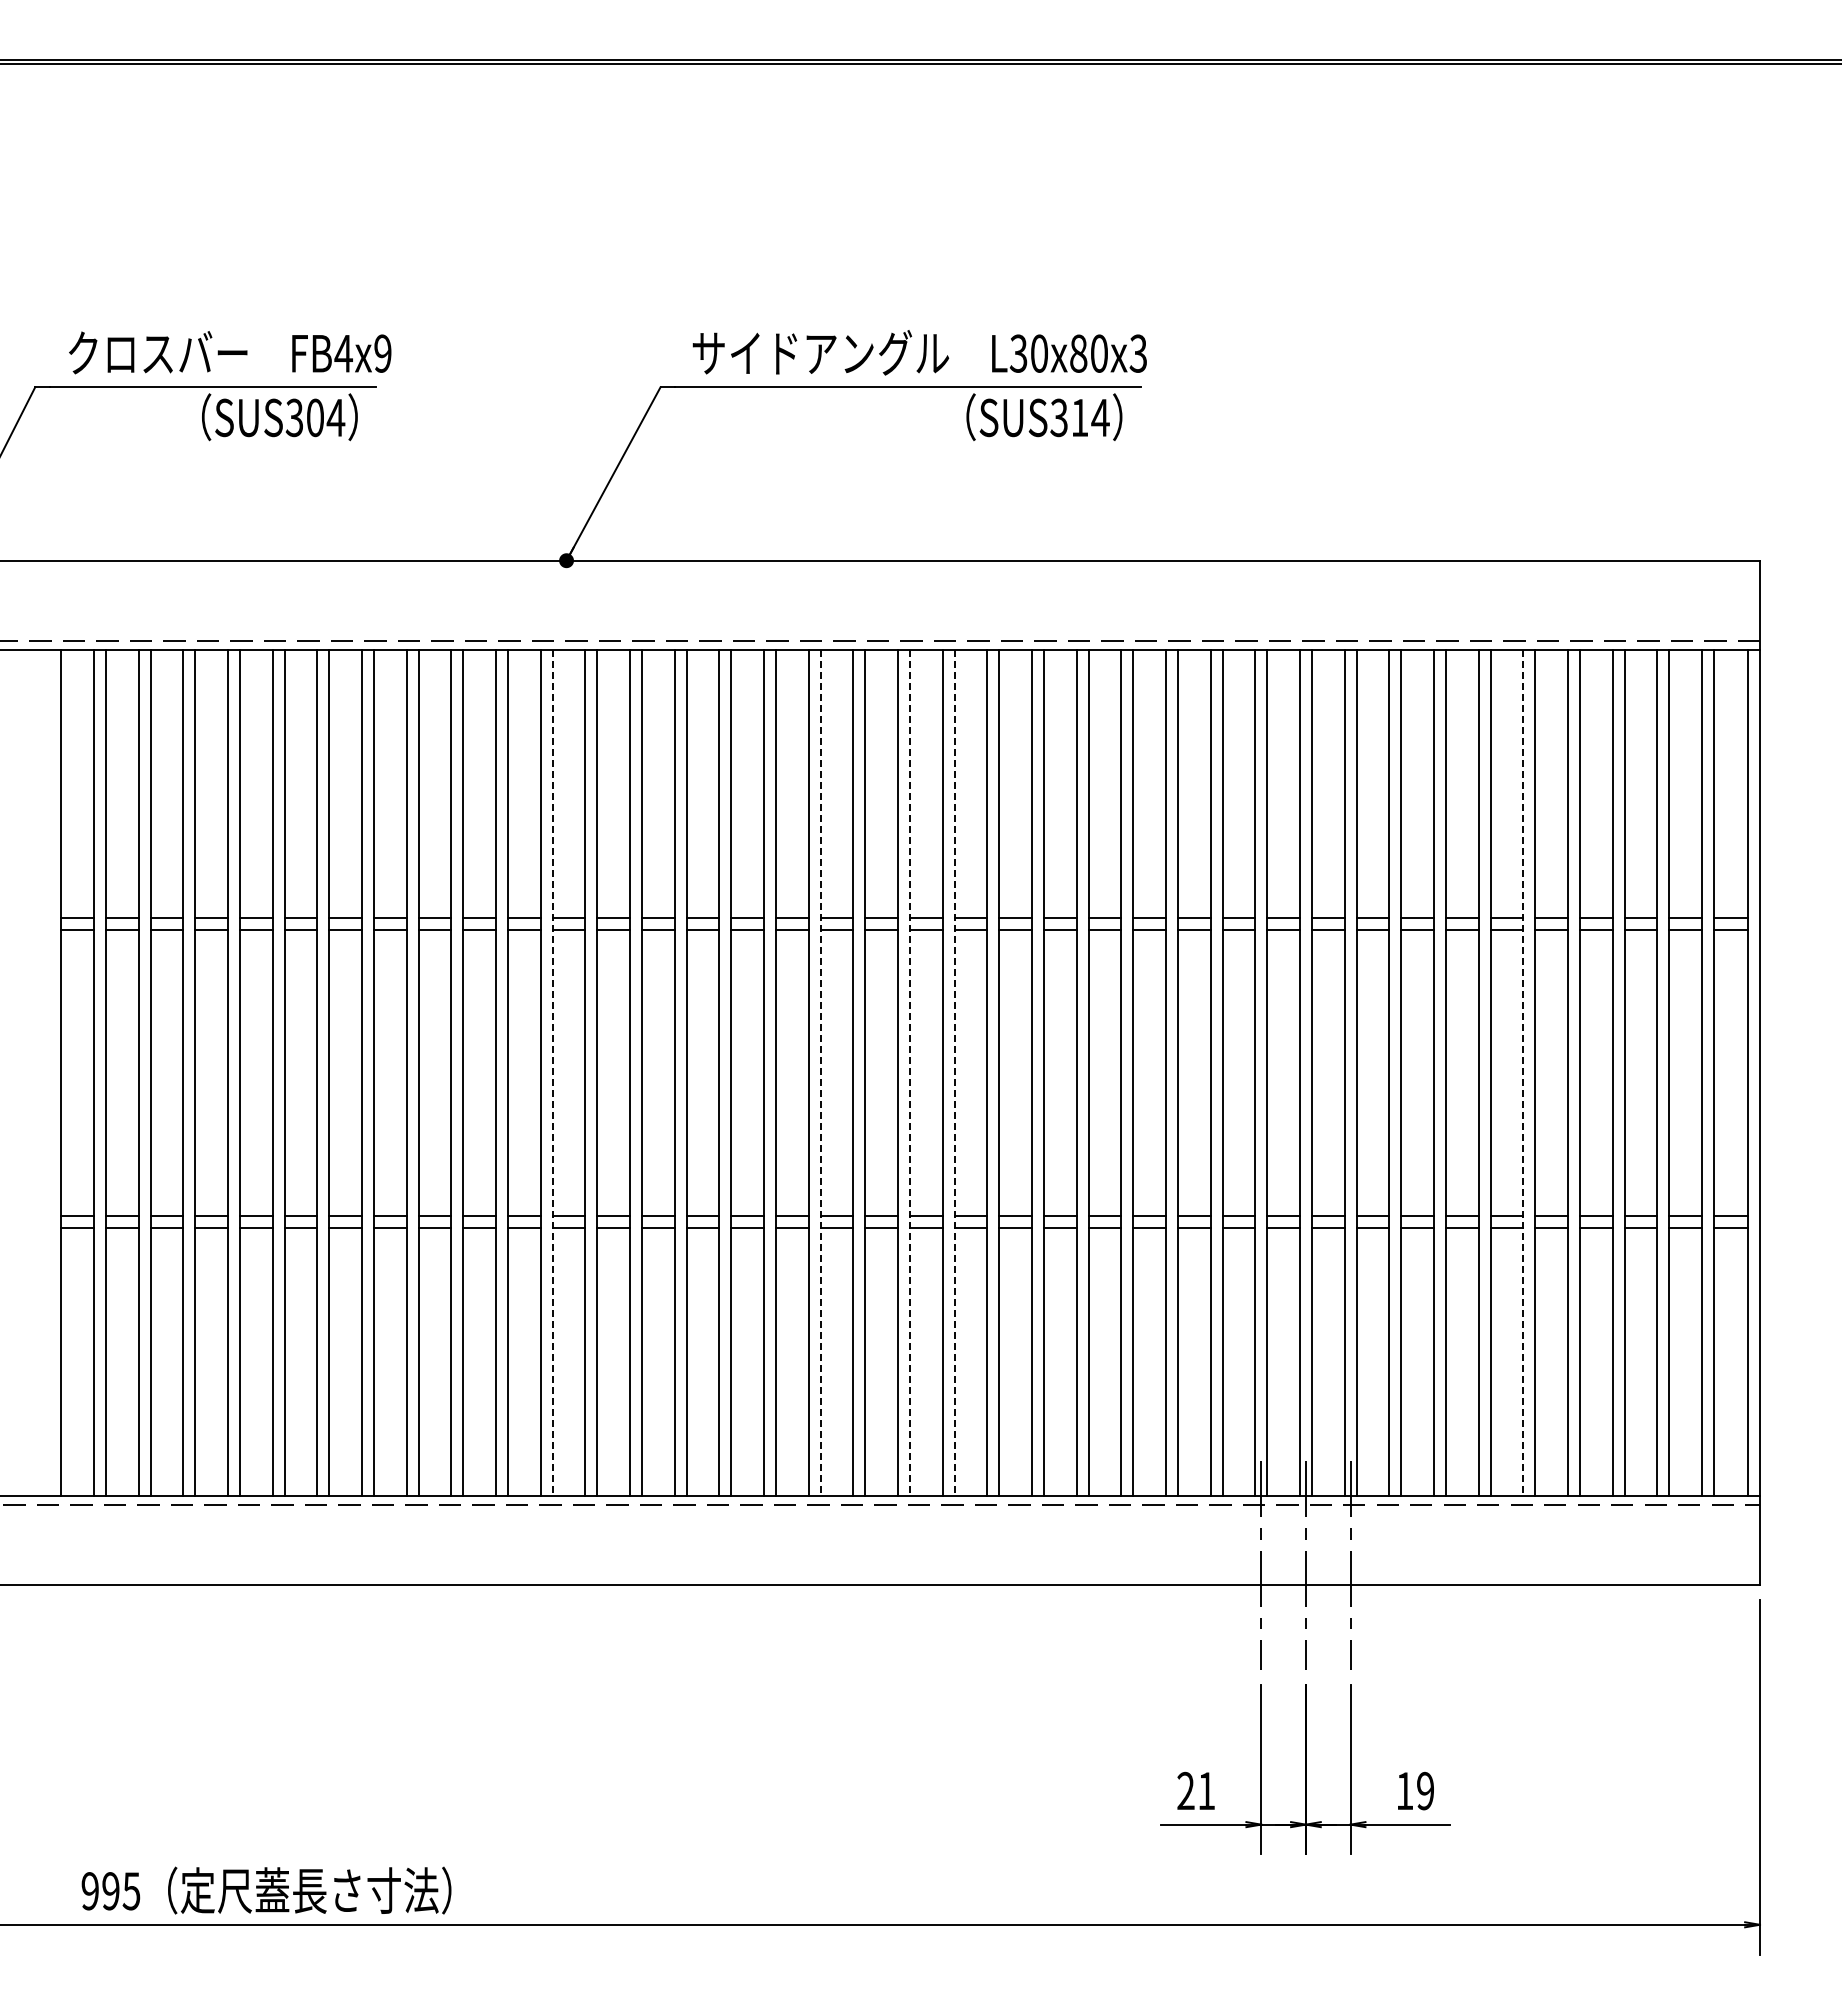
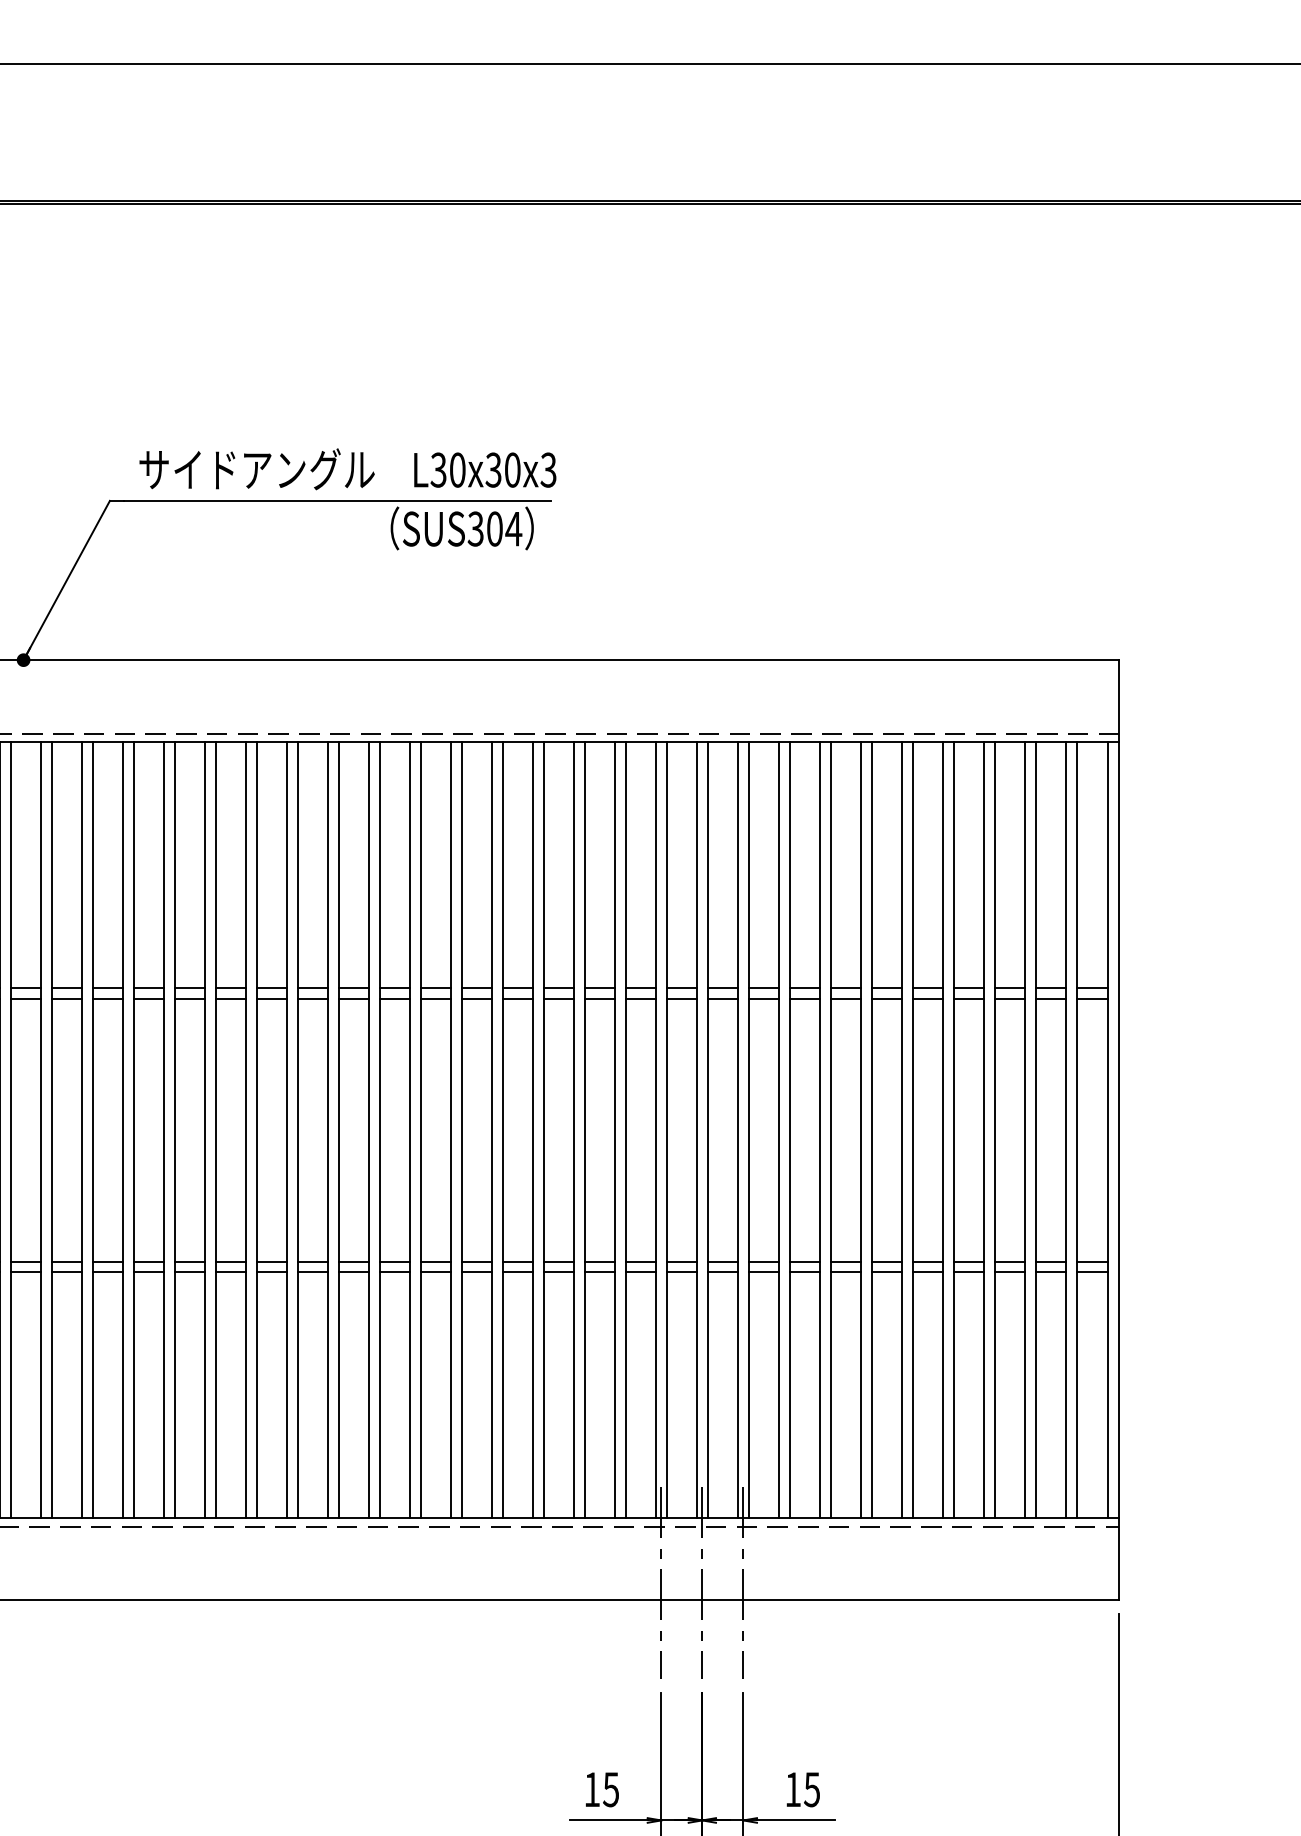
text: (1078, 353) -> (493, 469), L30x80x3 -> L30x30x3
text: (1079, 417) -> (494, 528), SUS314 -> SUS304
line: (552, 1072) -> (10, 1130), dashed -> solid
line: (820, 1072) -> (256, 1130), dashed -> solid
line: (909, 1072) -> (338, 1130), dashed -> solid
line: (954, 1072) -> (379, 1130), dashed -> solid
line: (1523, 1072) -> (902, 1130), dashed -> solid
text: (1196, 1790) -> (601, 1789), 21 -> 15
text: (1424, 1790) -> (811, 1789), 19 -> 15

